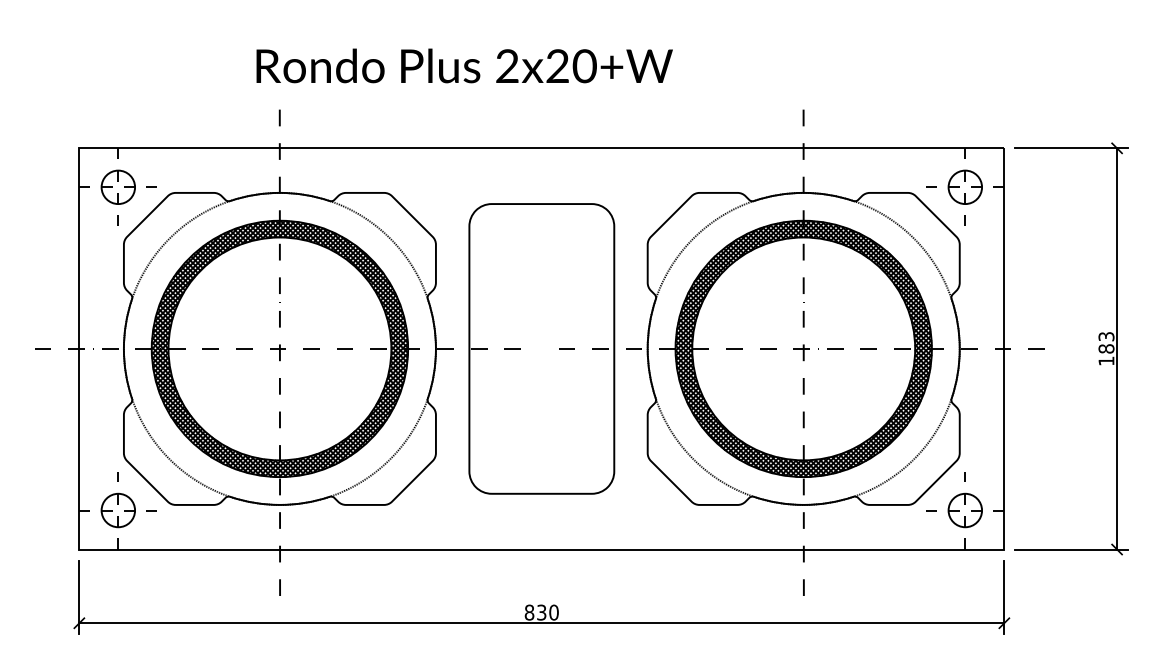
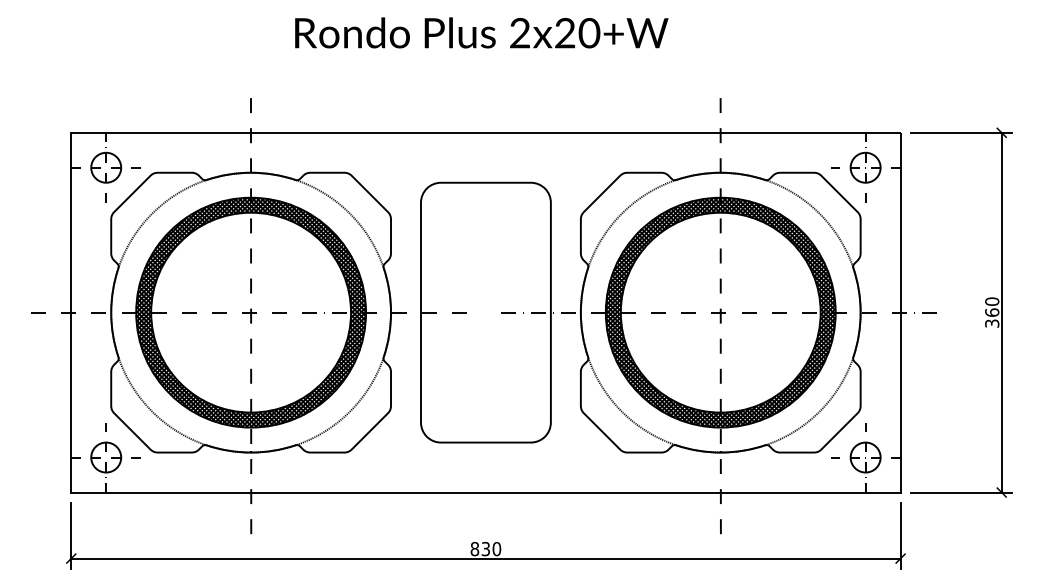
text: (464, 65) -> (481, 32), moved
text: (1106, 348) -> (992, 312), 183 -> 360

